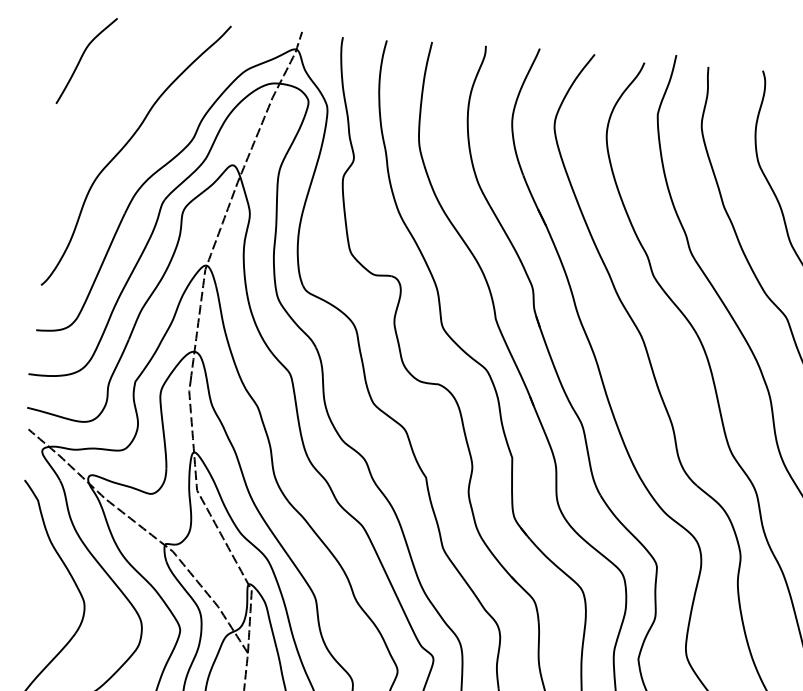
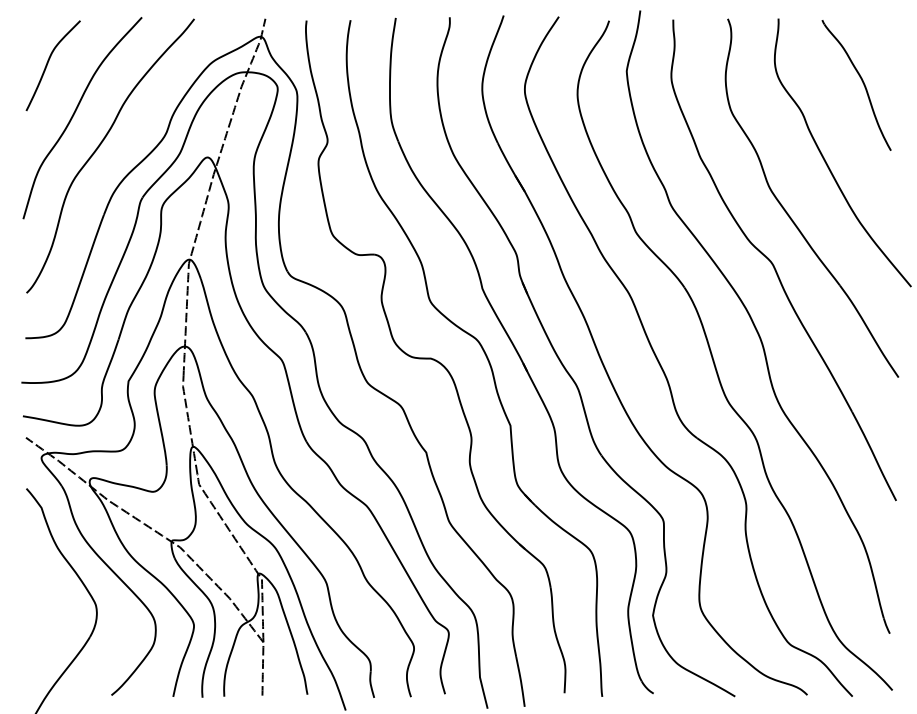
curve: (103, 112) -> (74, 115), added

